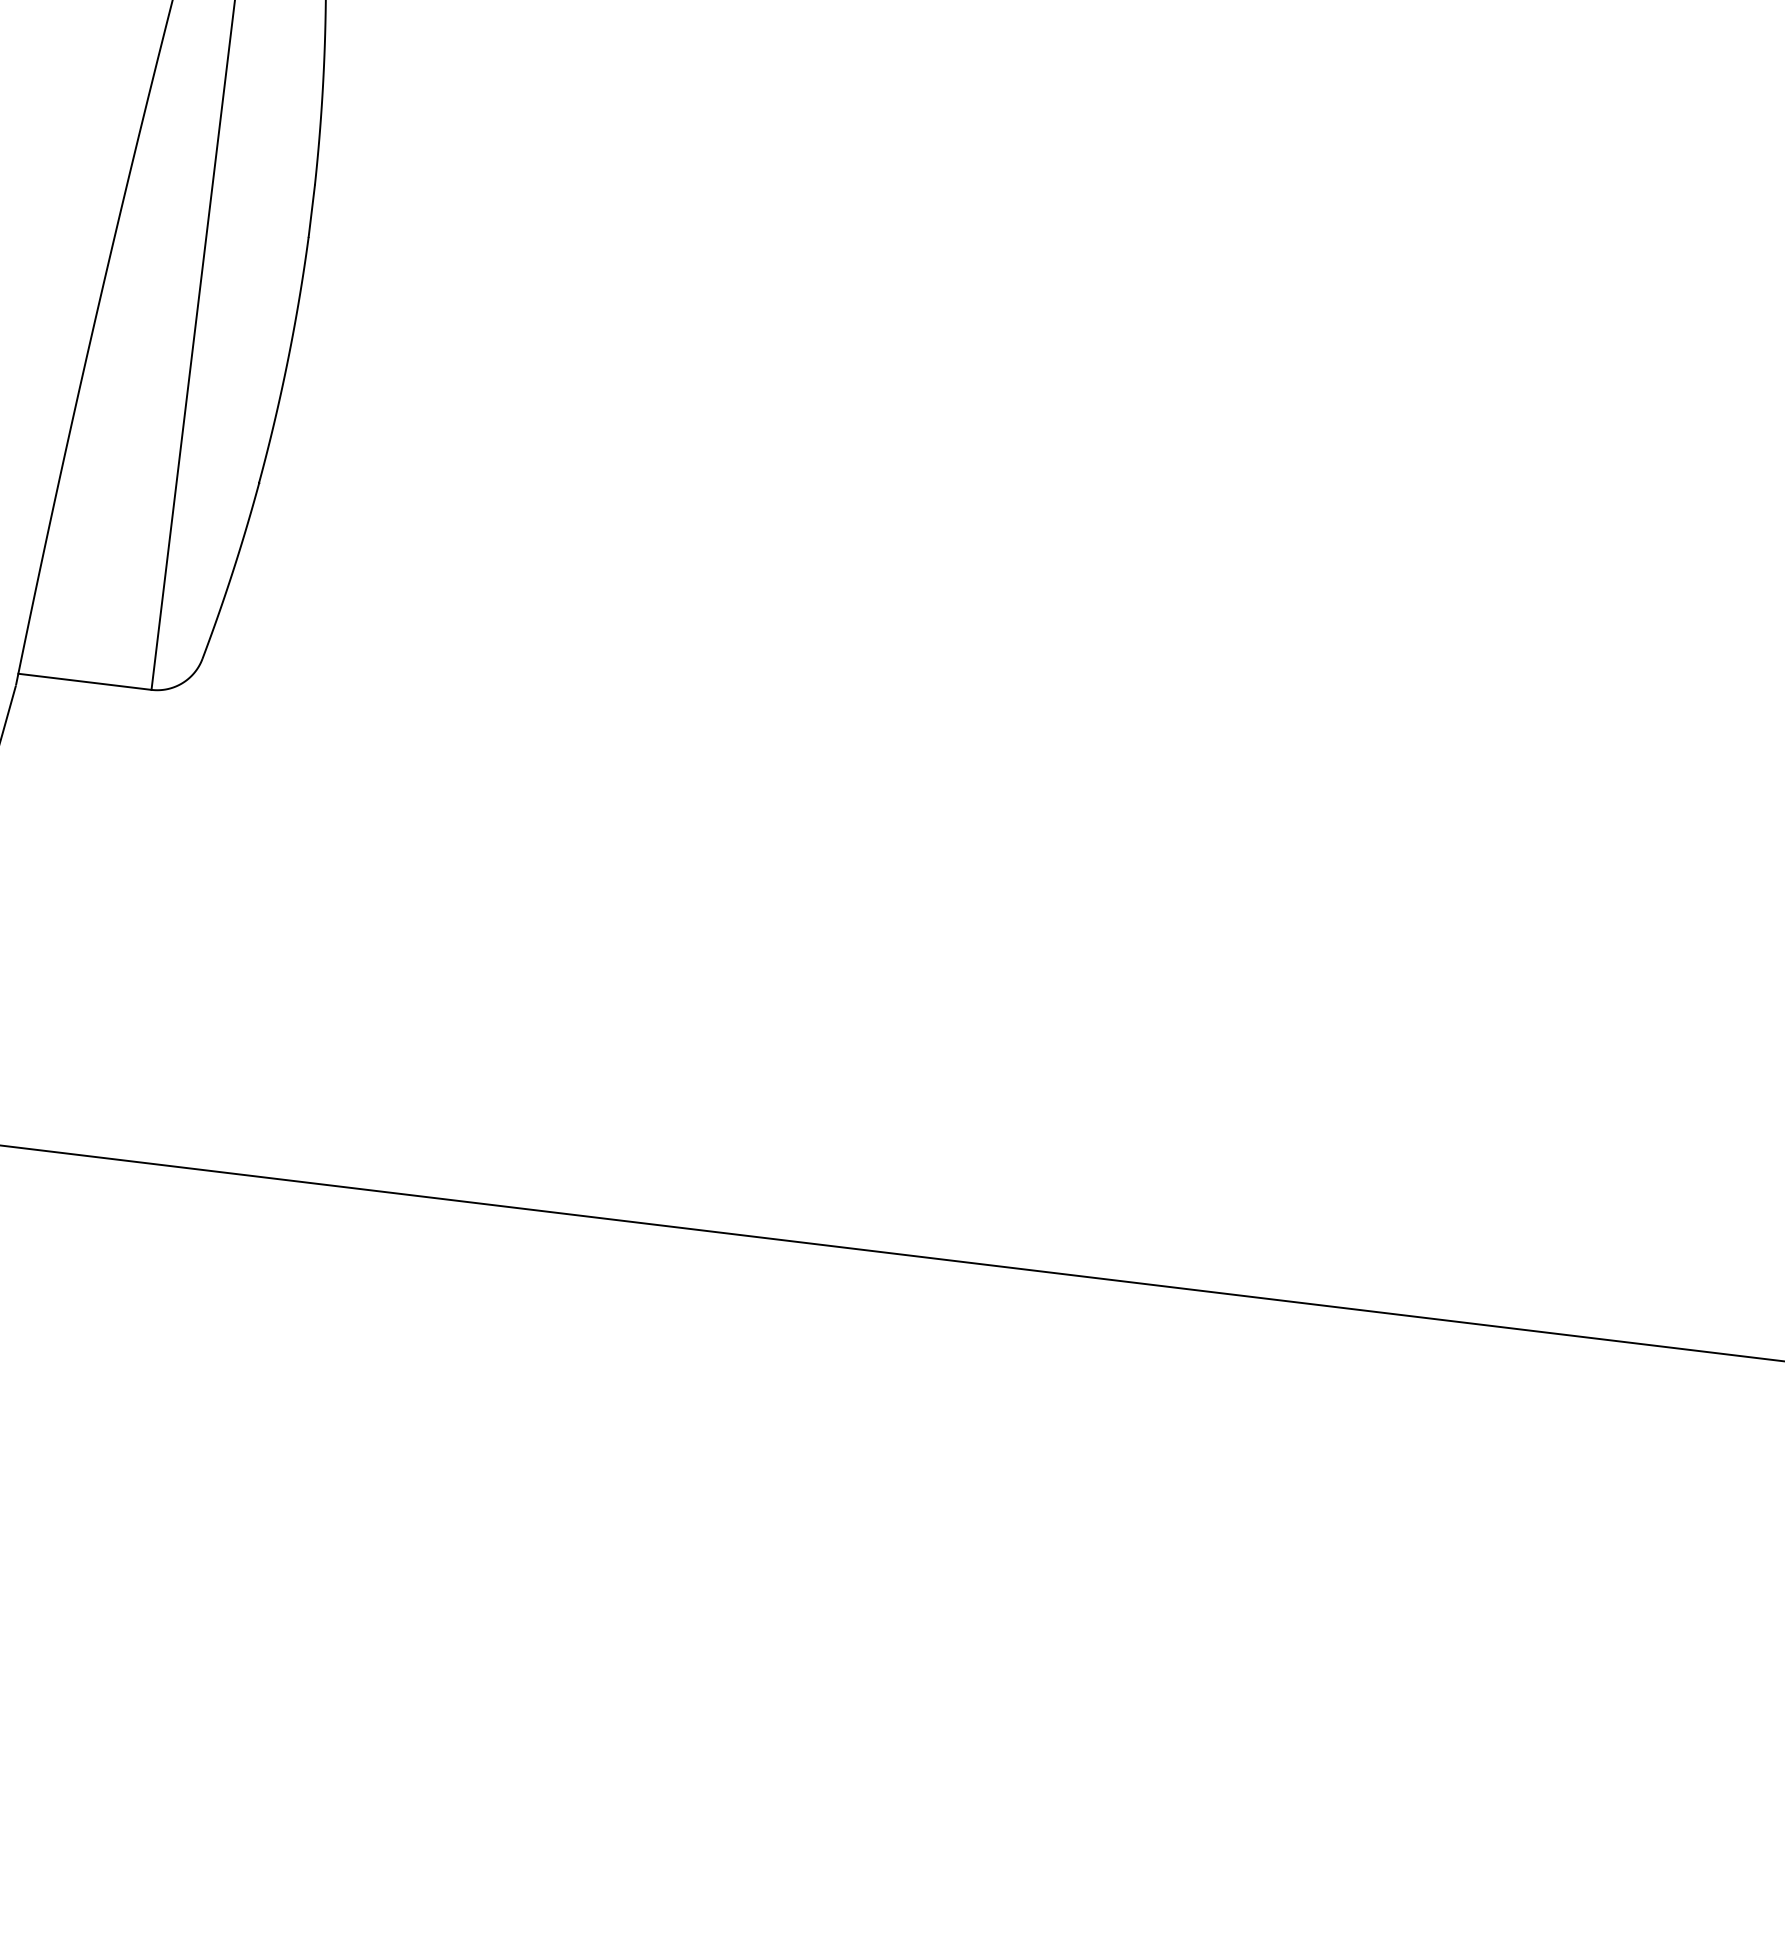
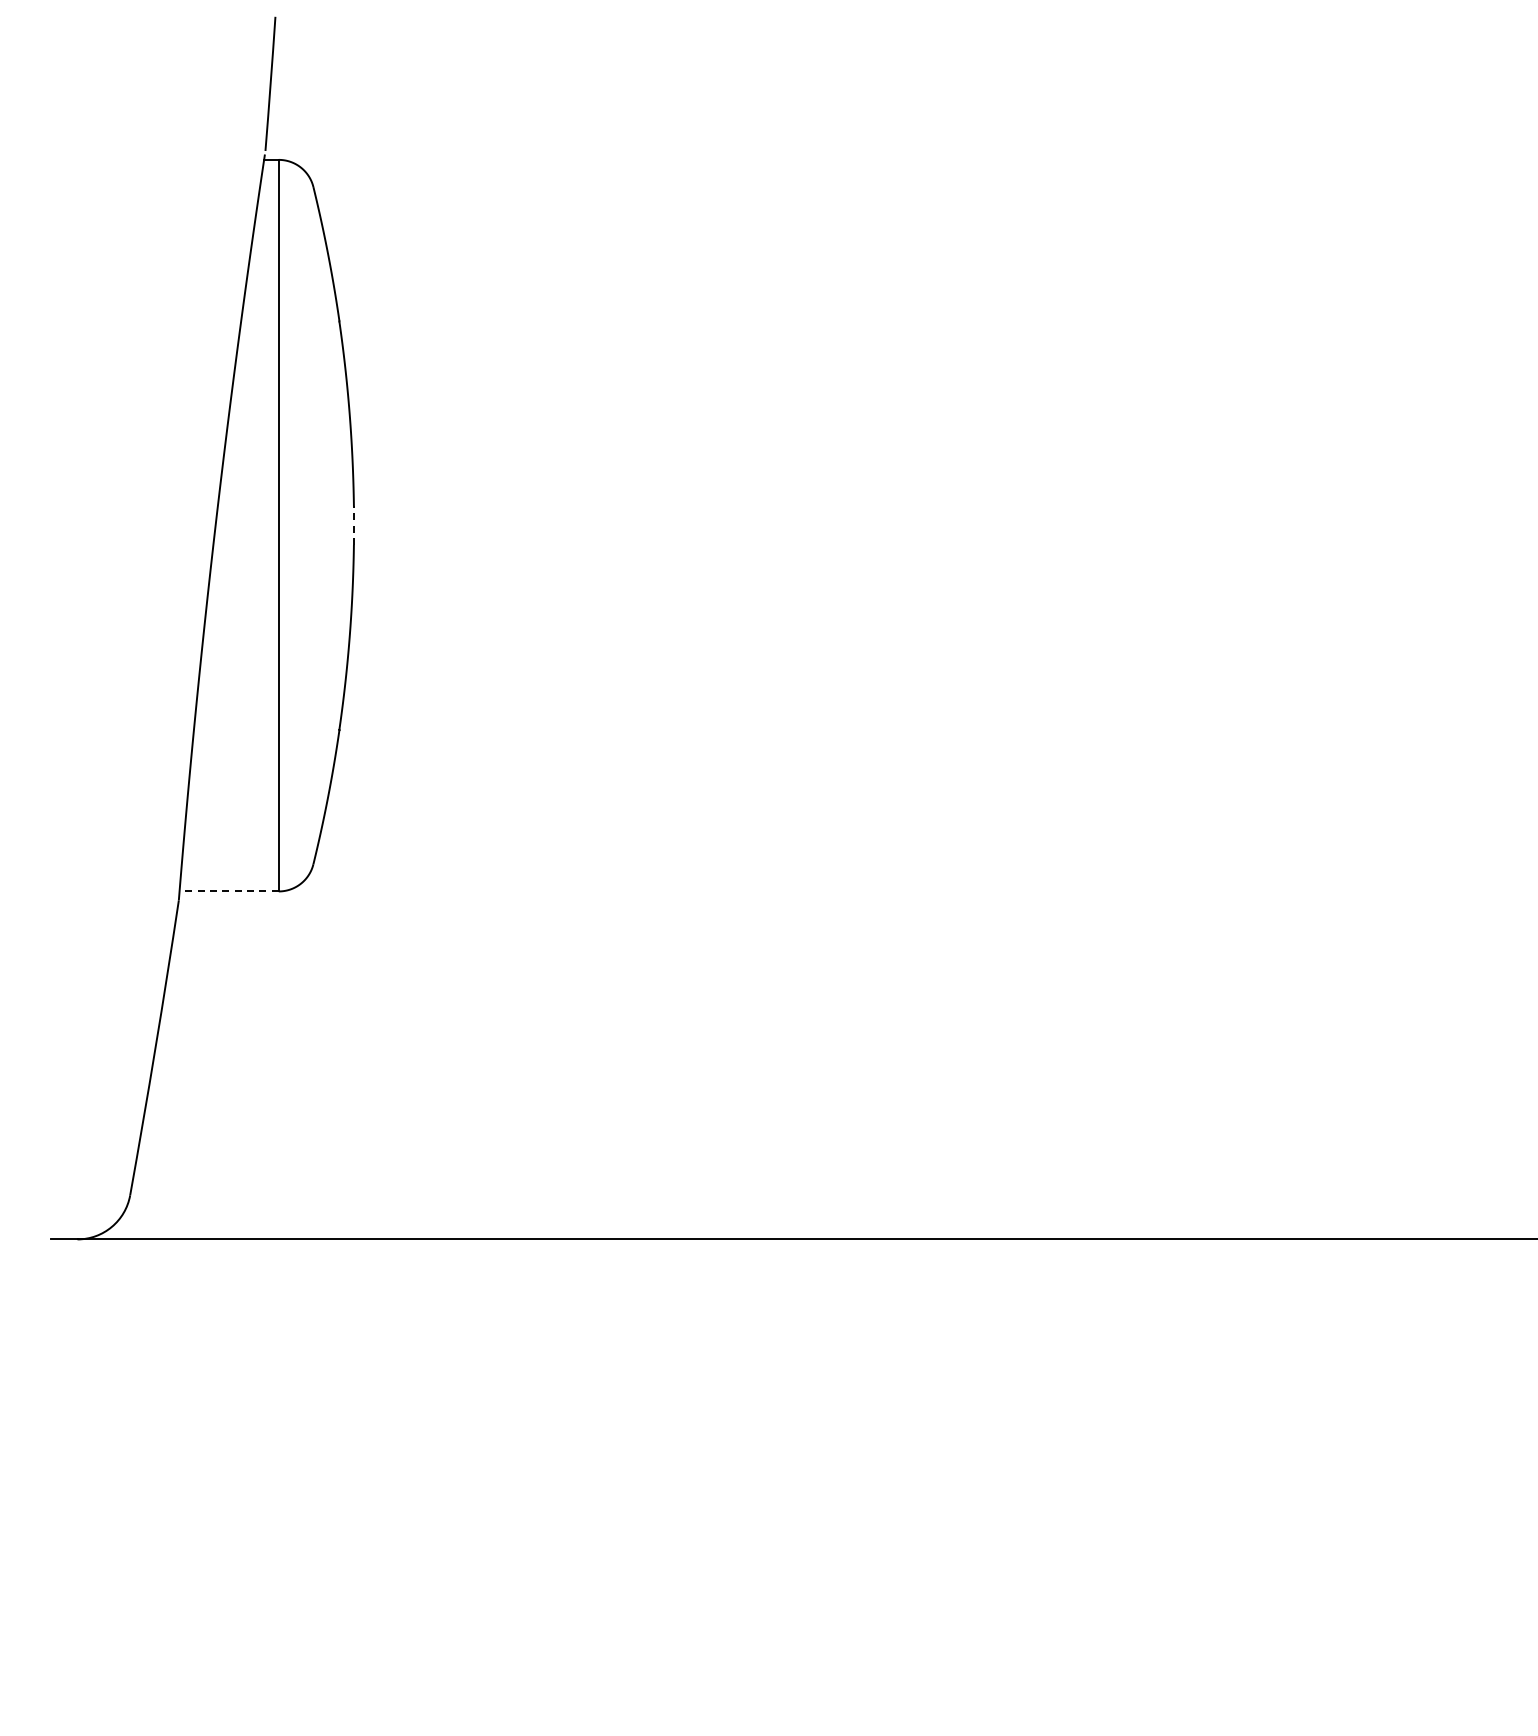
line: (311, 210) -> (353, 525), solid -> dashed
line: (85, 681) -> (229, 891), solid -> dashed

